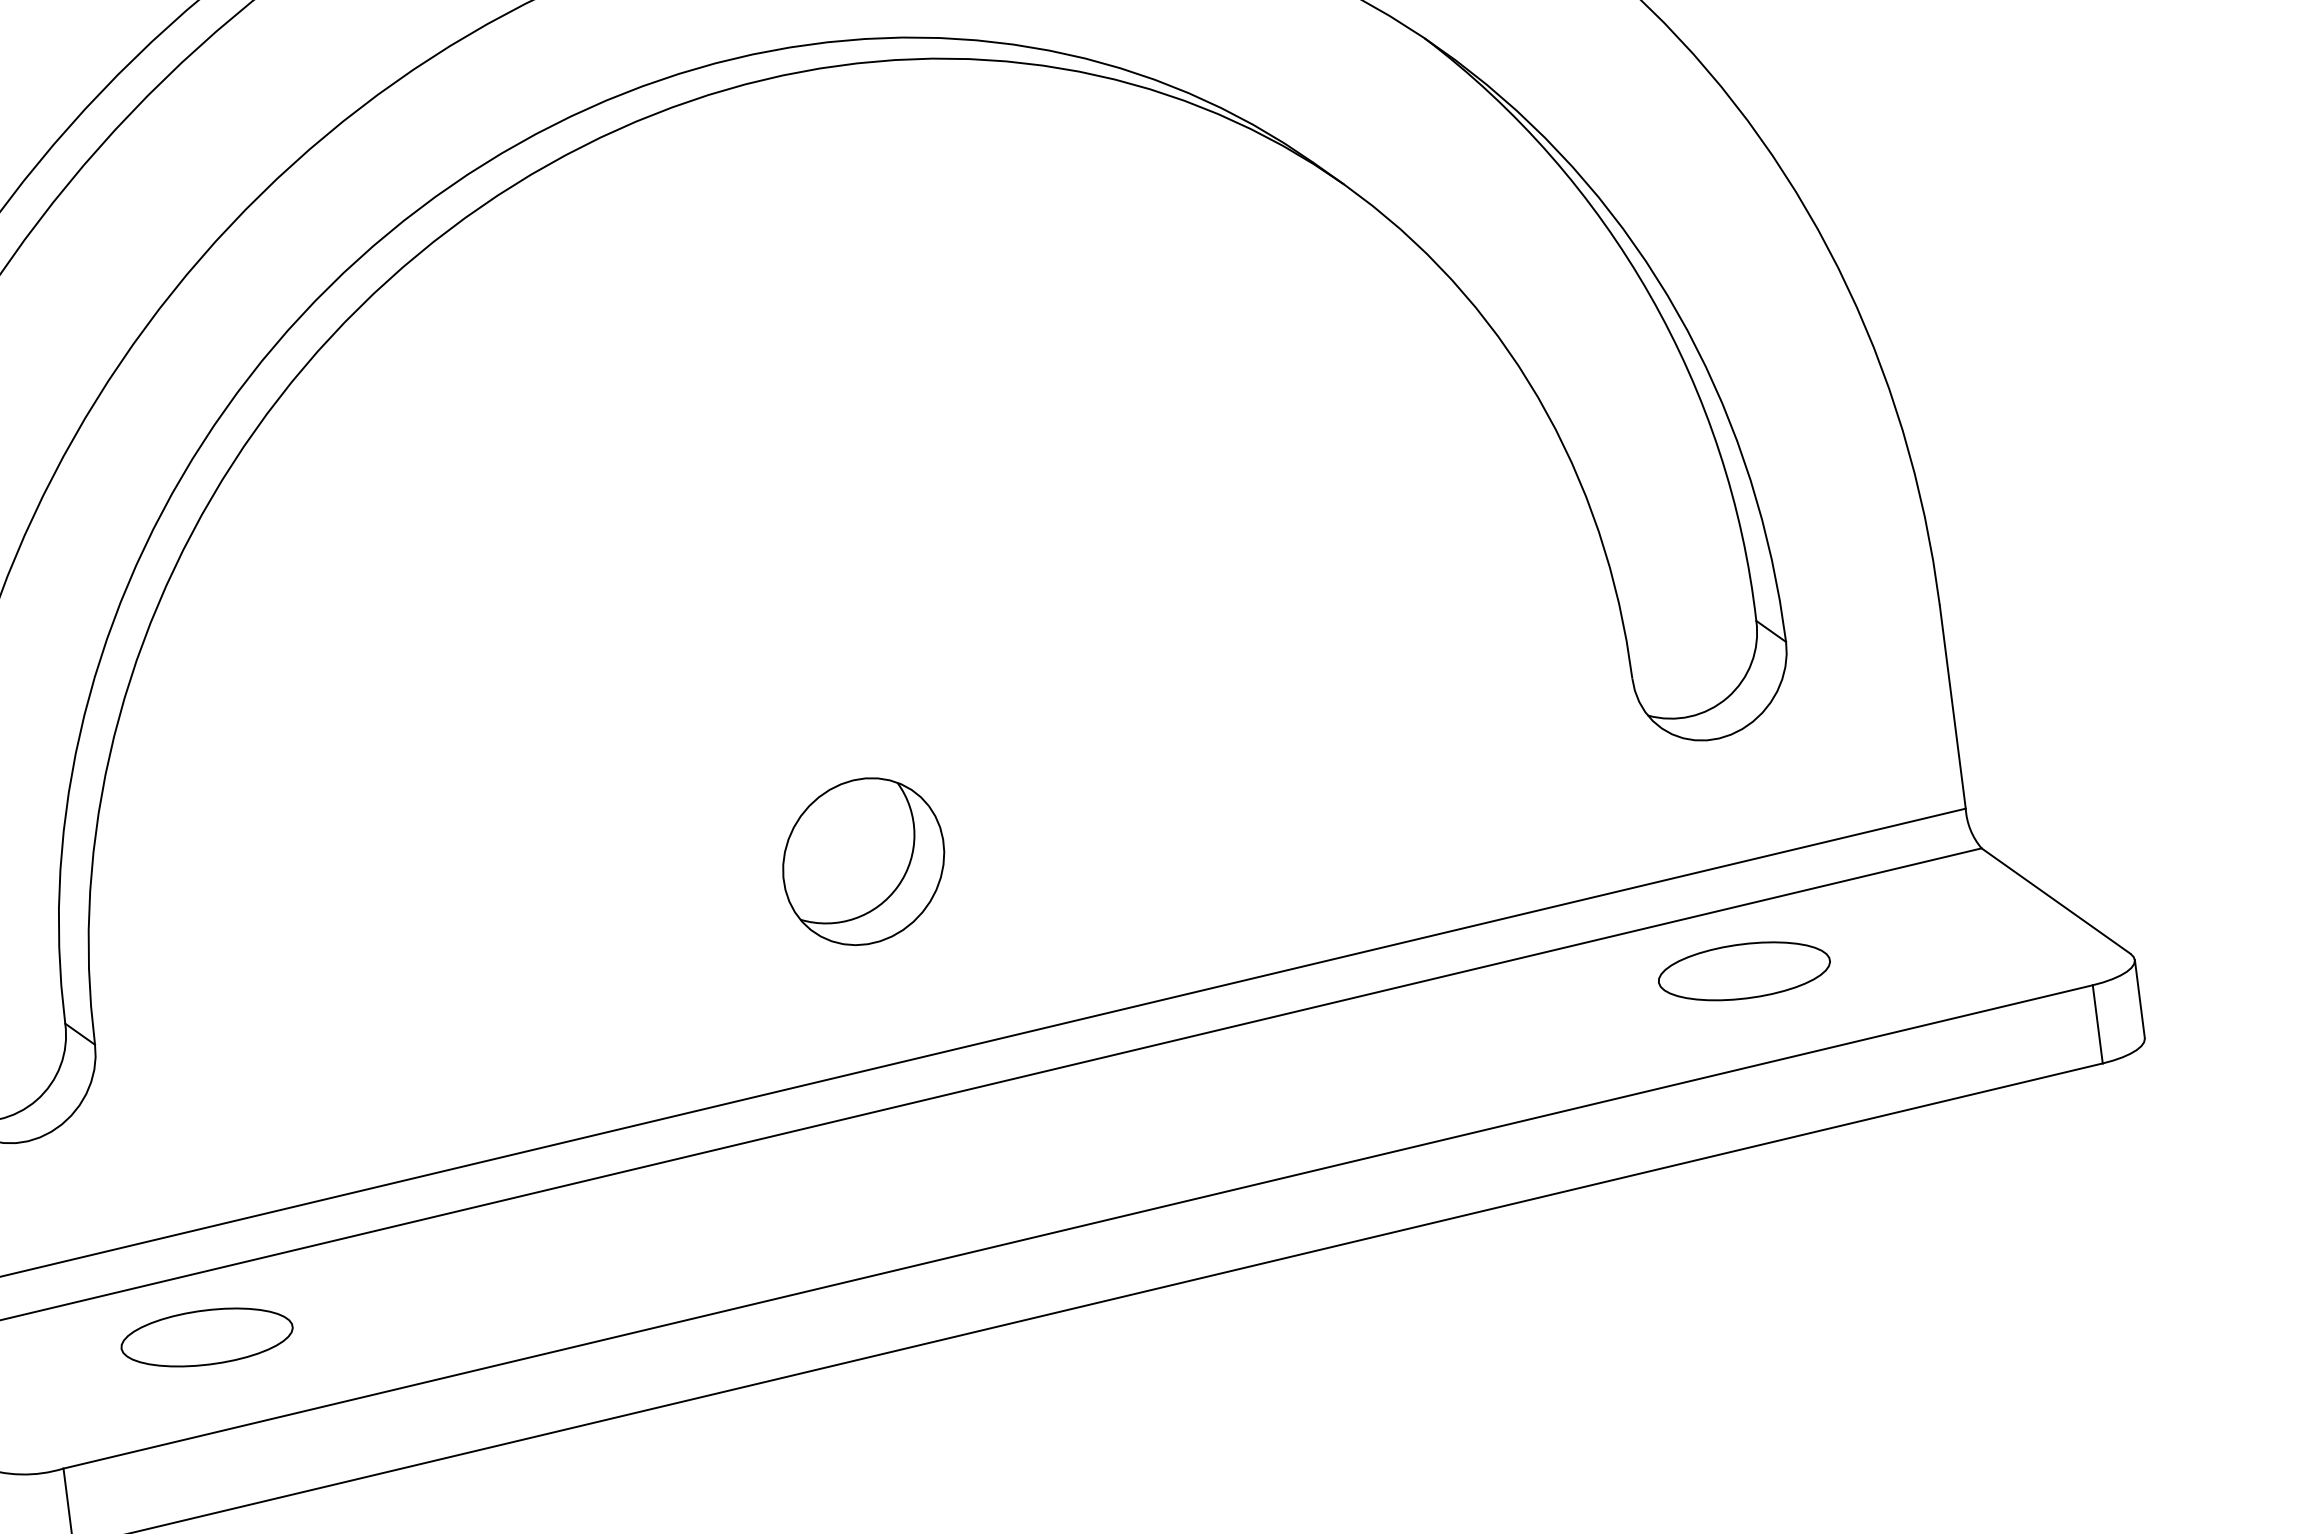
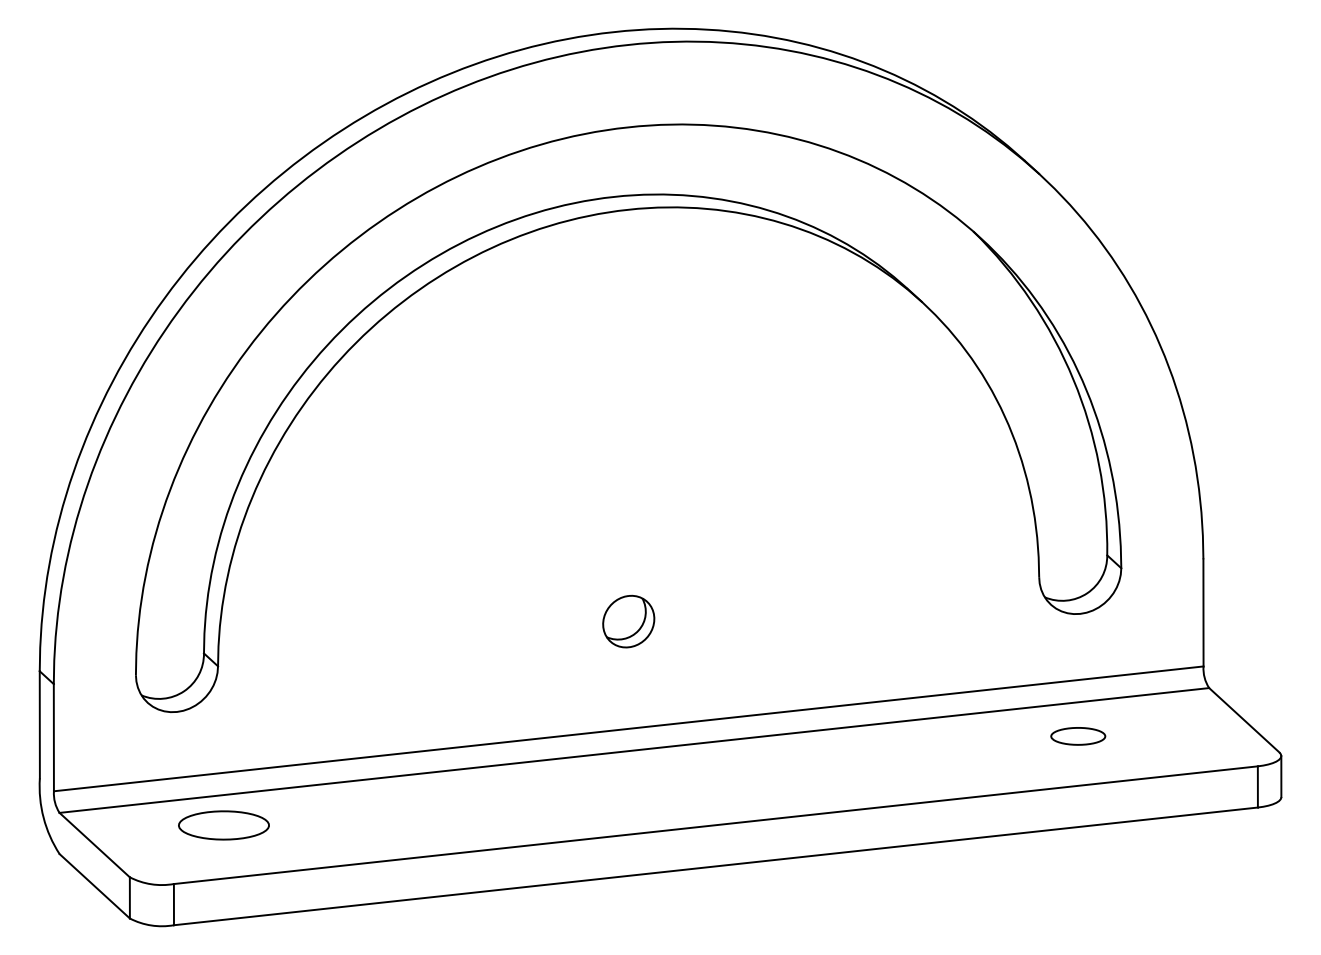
part: (863, 861) -> (628, 621), size x0.6
part: (1745, 971) -> (1078, 736), size x0.6
part: (206, 1337) -> (223, 825), moved

